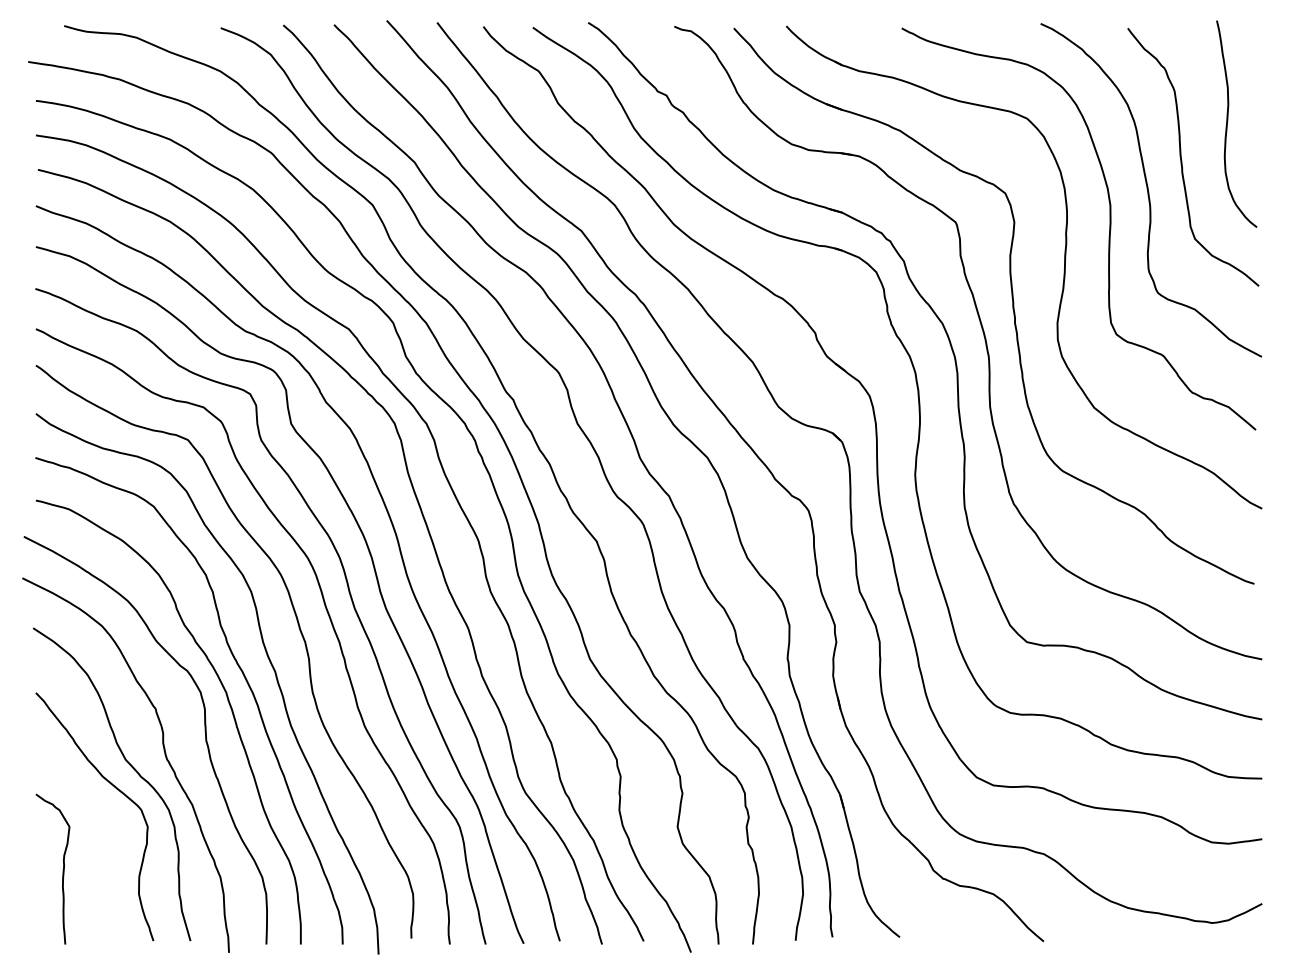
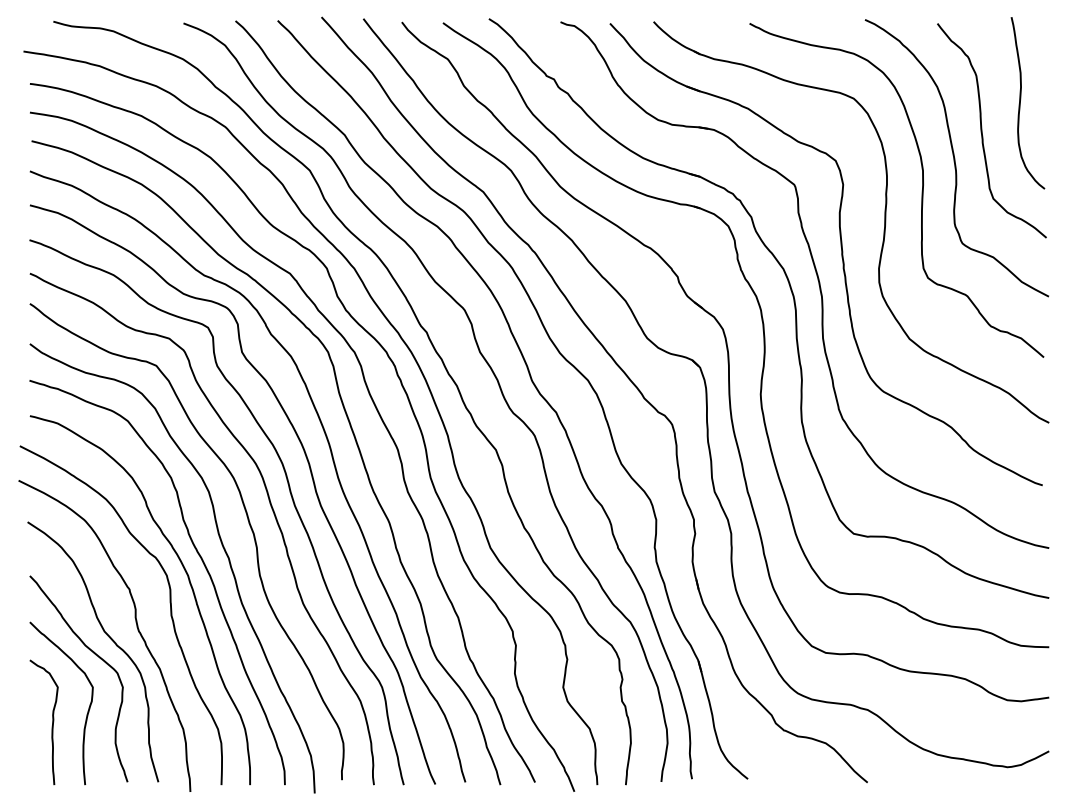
curve: (105, 854) -> (87, 710), added

